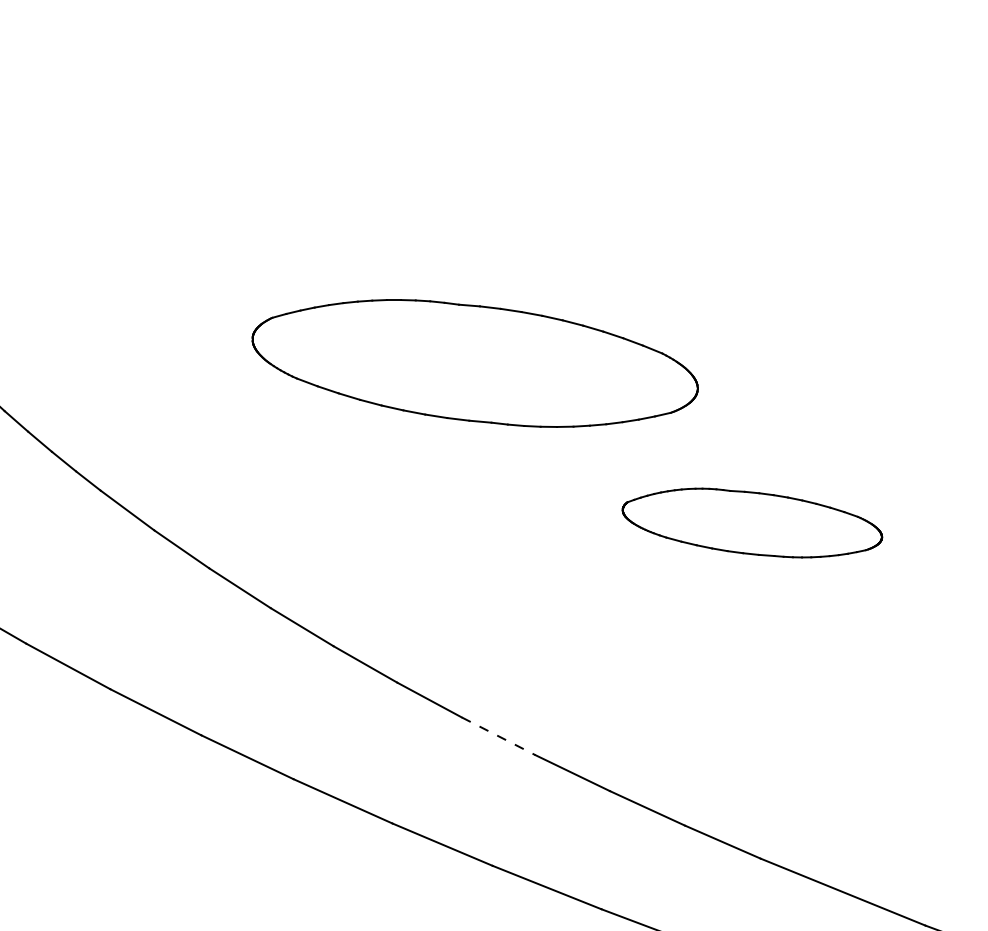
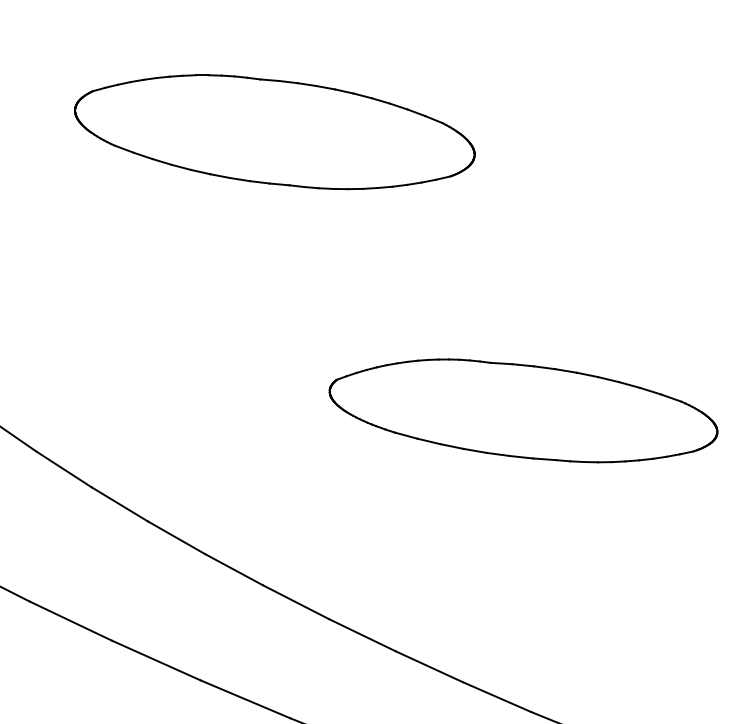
part: (474, 363) -> (274, 132), moved
part: (752, 522) -> (523, 410), size x1.67
line: (499, 736) -> (296, 602), dashed -> solid

